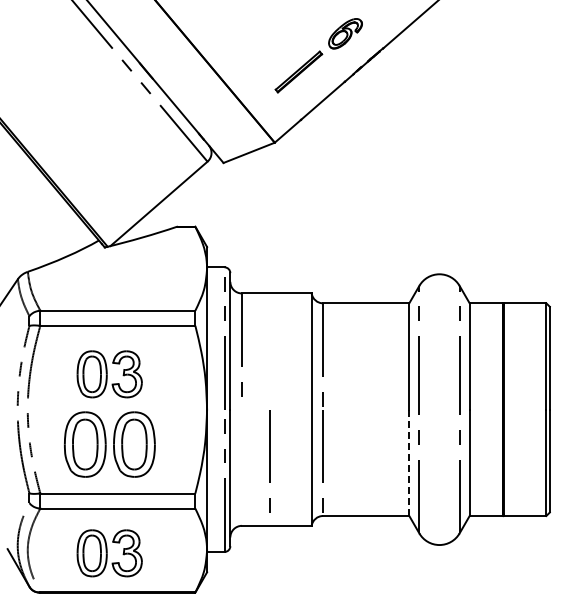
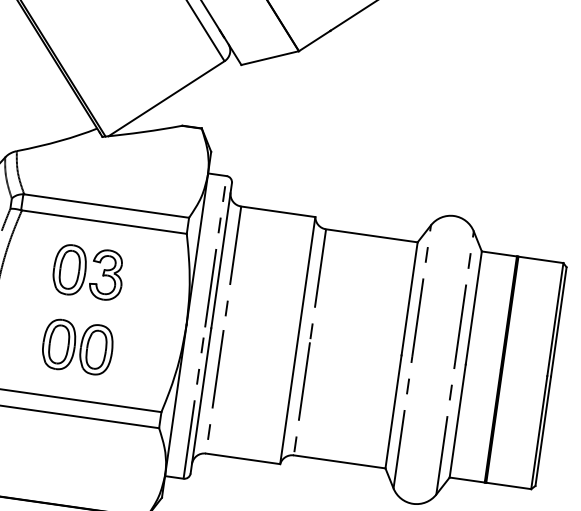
part: (109, 444) -> (77, 347), size x0.71
line: (269, 461) -> (215, 385), moved
line: (409, 462) -> (393, 411), dashed -> solid
part: (109, 553) -> (61, 462), removed

